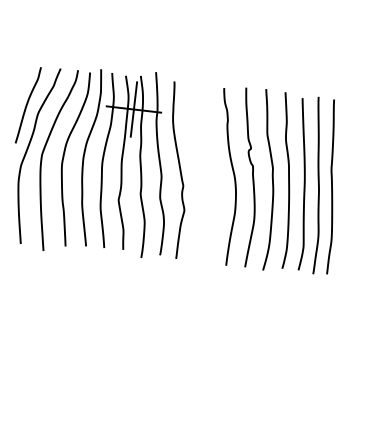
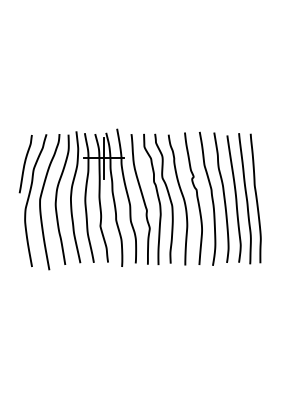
part: (200, 173) -> (158, 199), added

